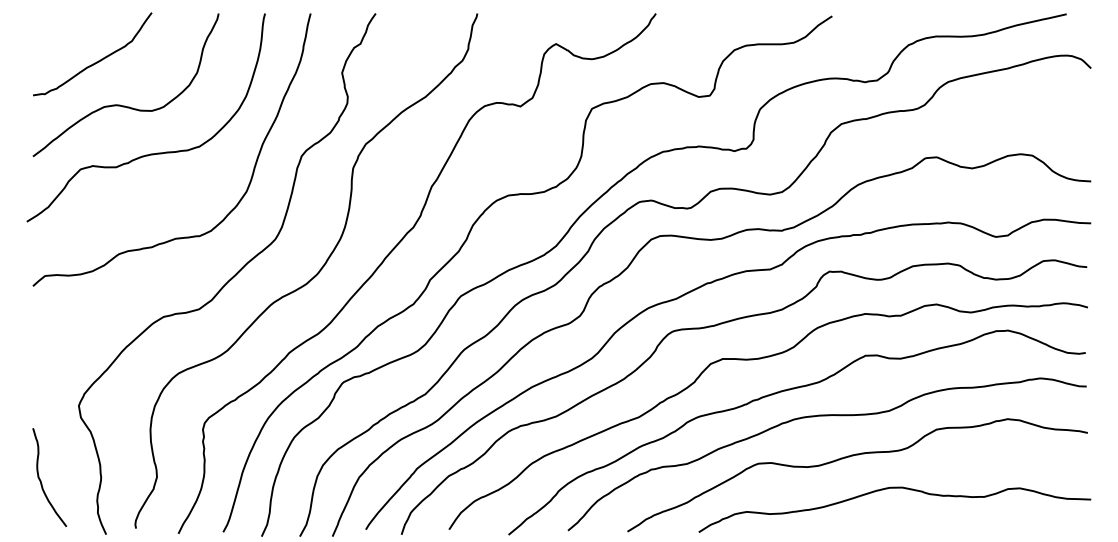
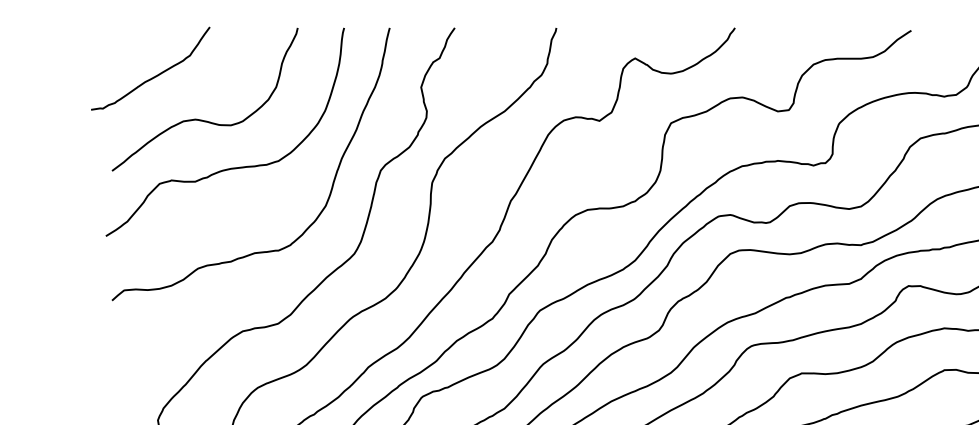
curve: (96, 61) -> (154, 75), moved

